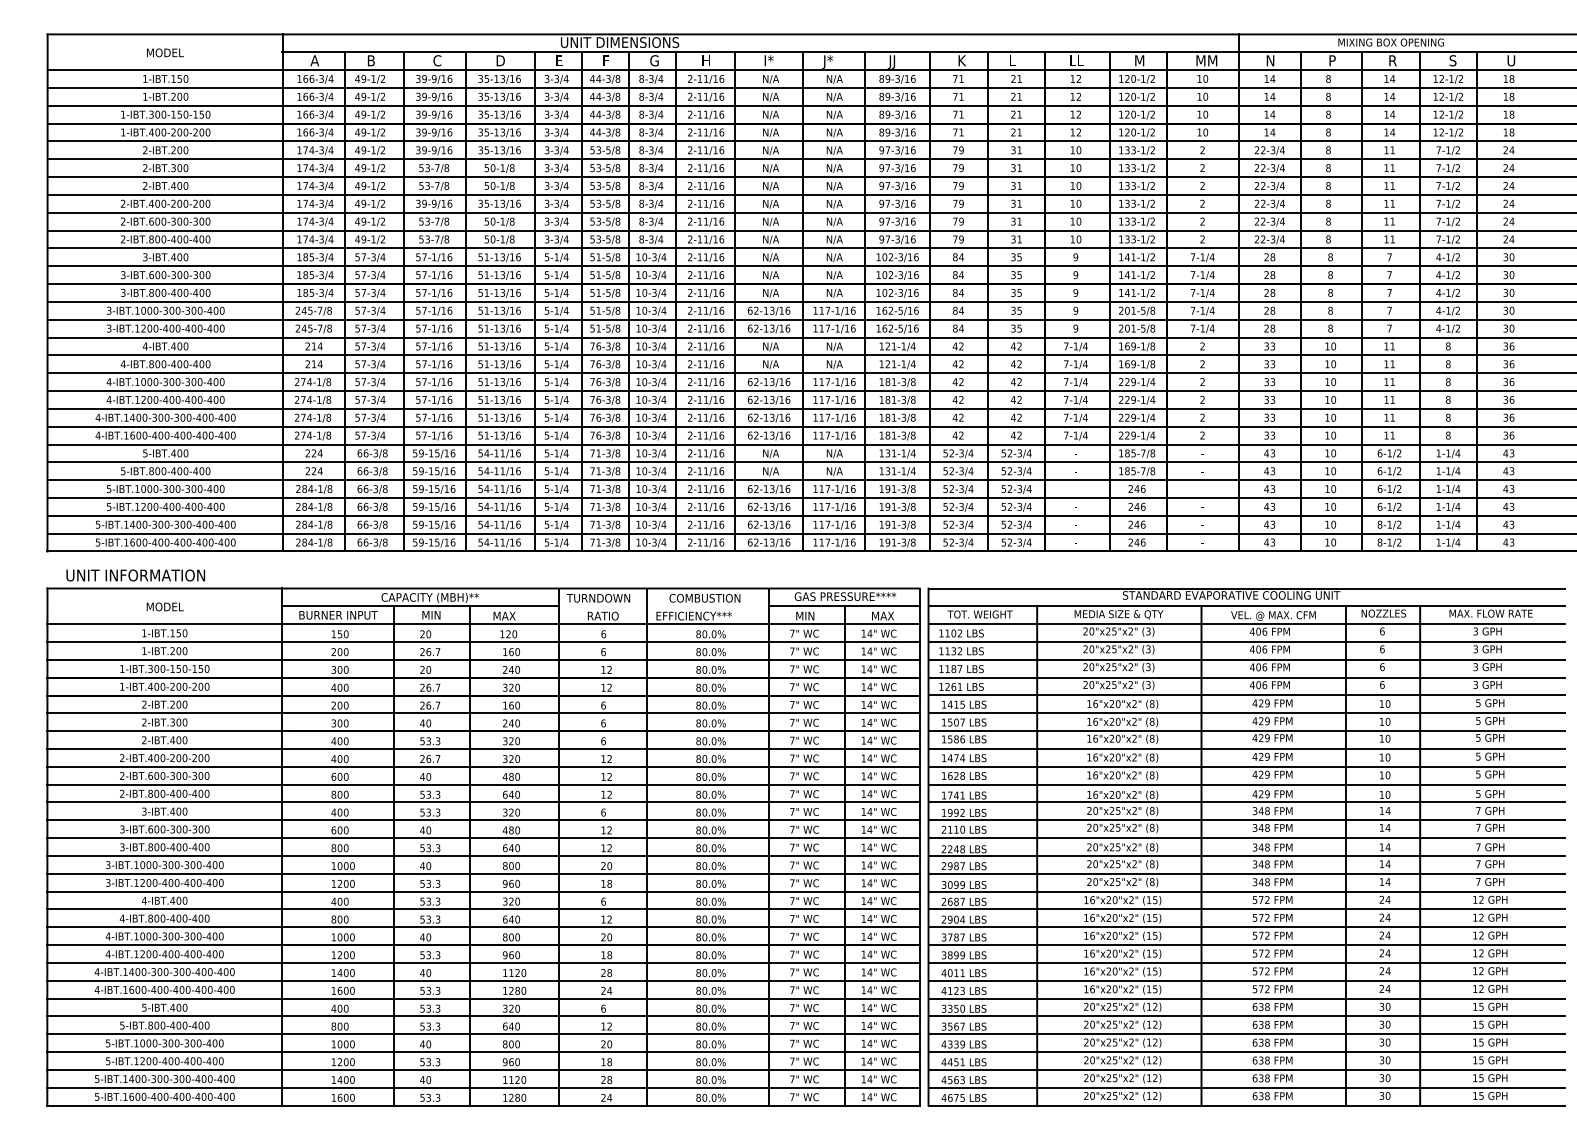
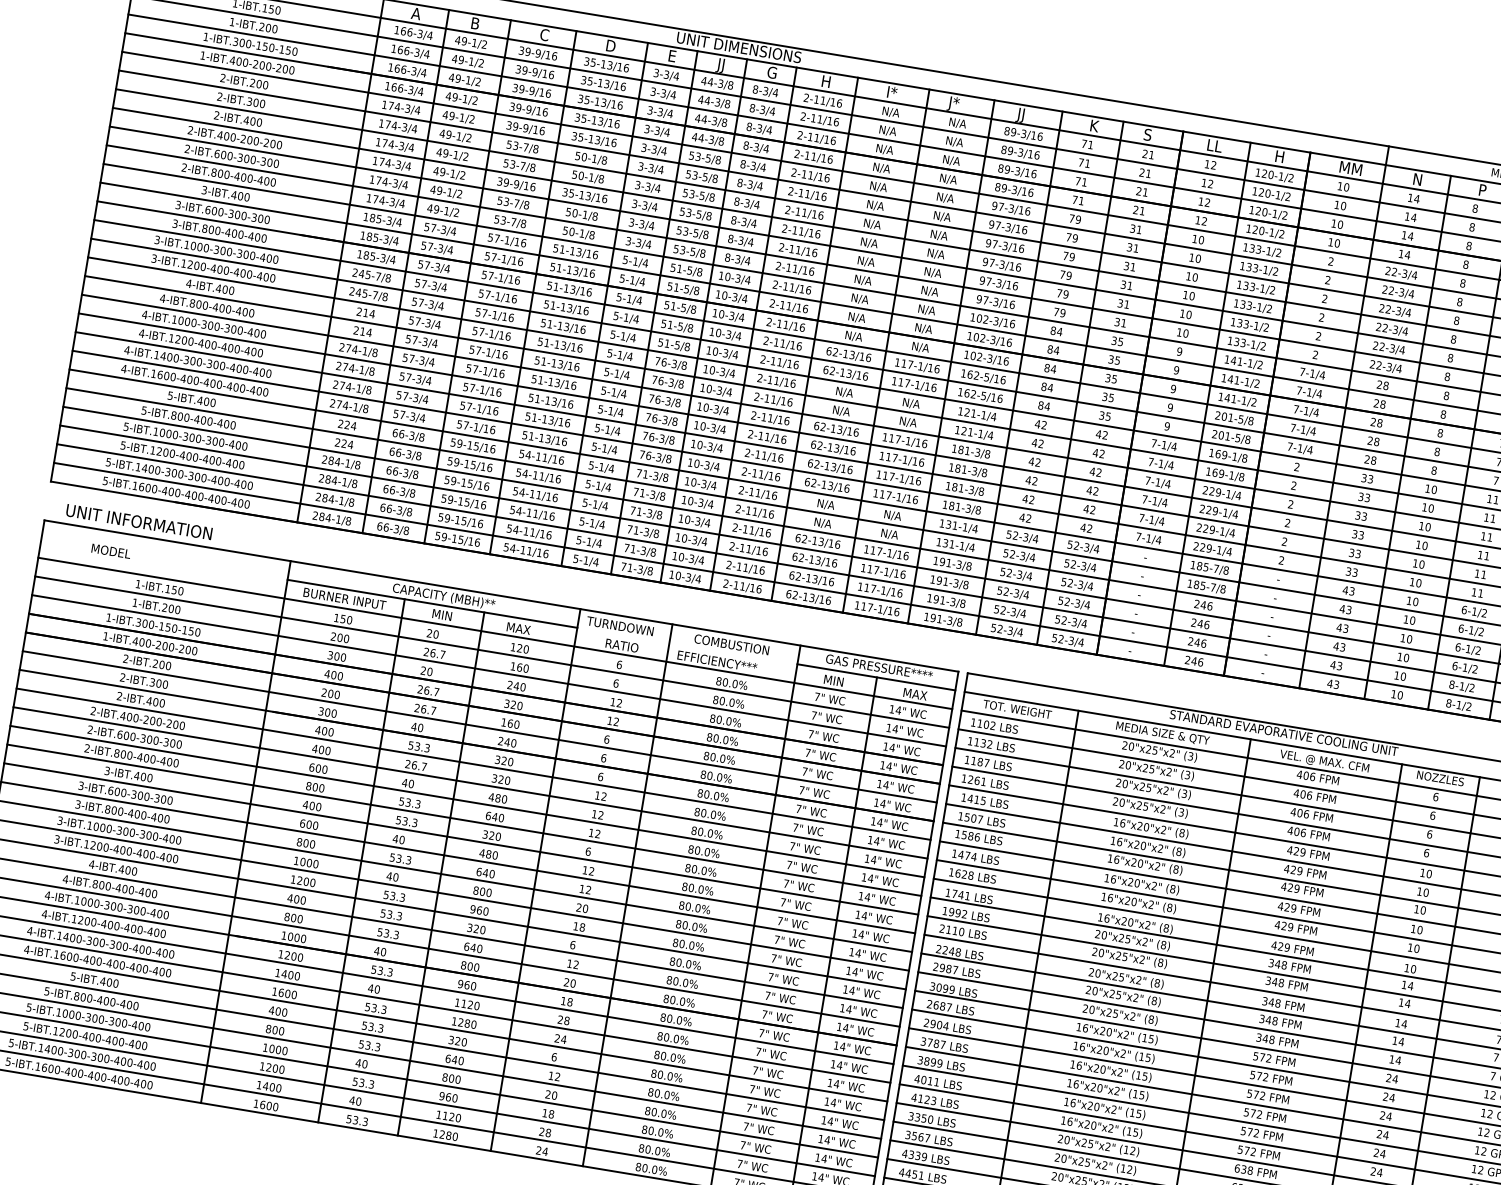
text: (1012, 60) -> (1147, 134), L -> S
text: (1139, 60) -> (1280, 156), M -> H
text: (604, 61) -> (719, 64), F -> JJ
text: (164, 606) -> (110, 550), moved

